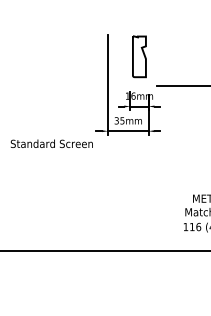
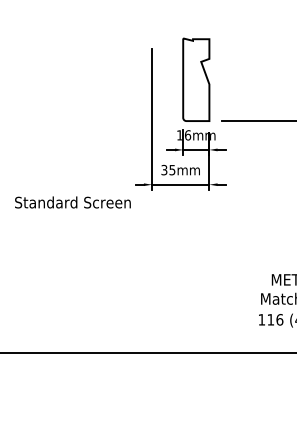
part: (139, 56) -> (196, 79), size x1.43

